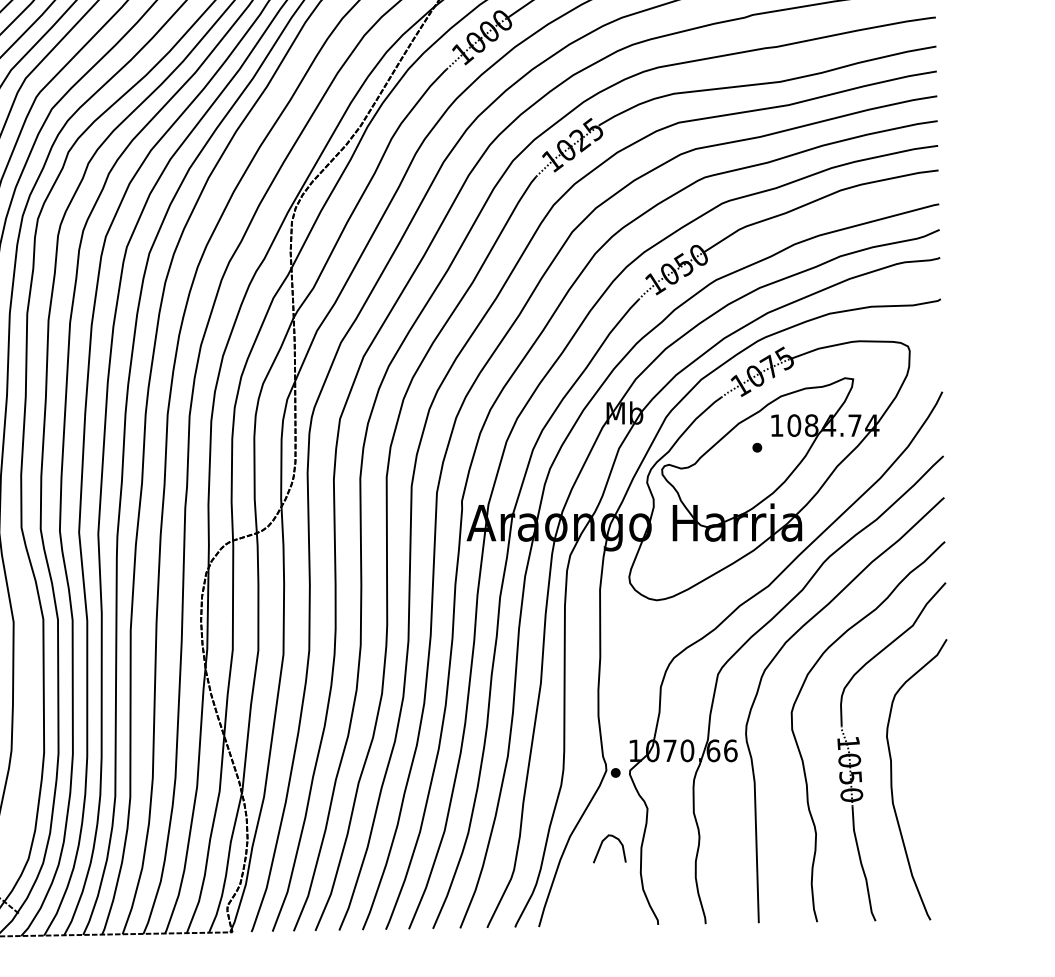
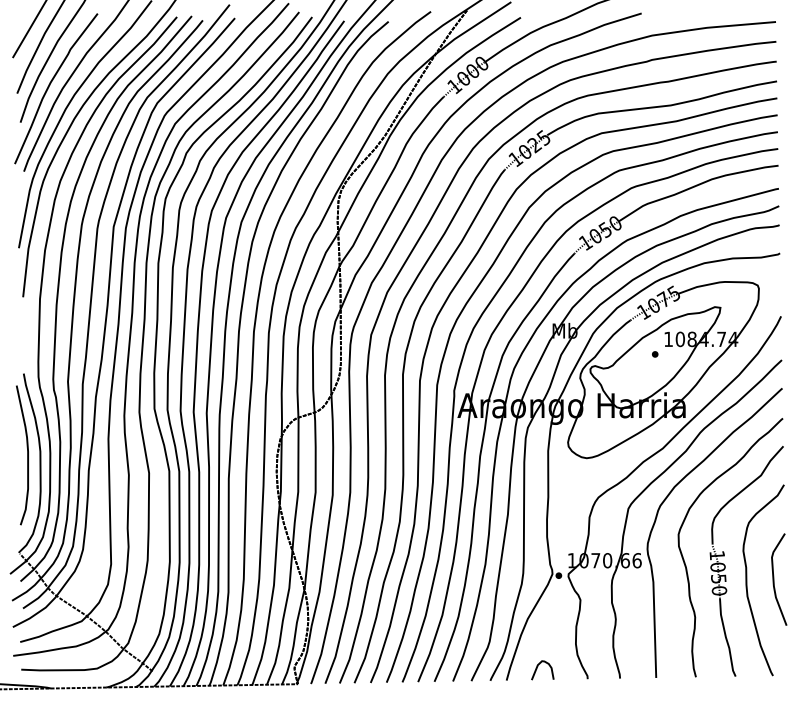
curve: (932, 778) -> (774, 579), added
curve: (602, 847) -> (537, 669), moved

